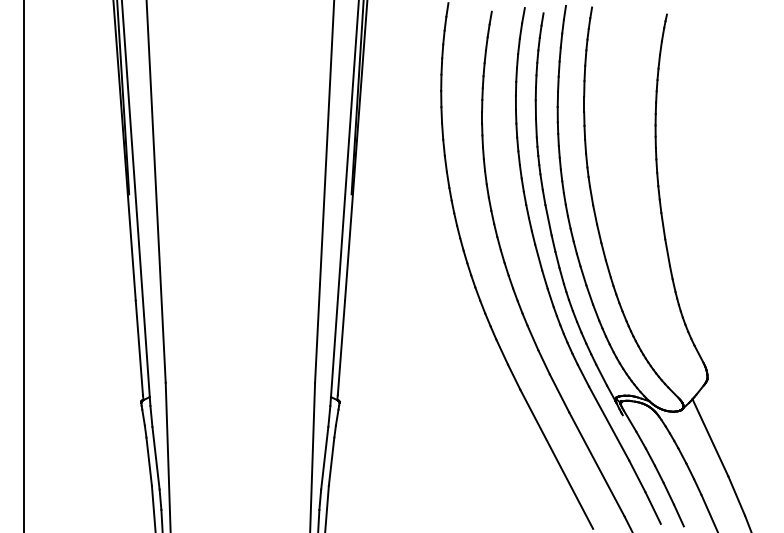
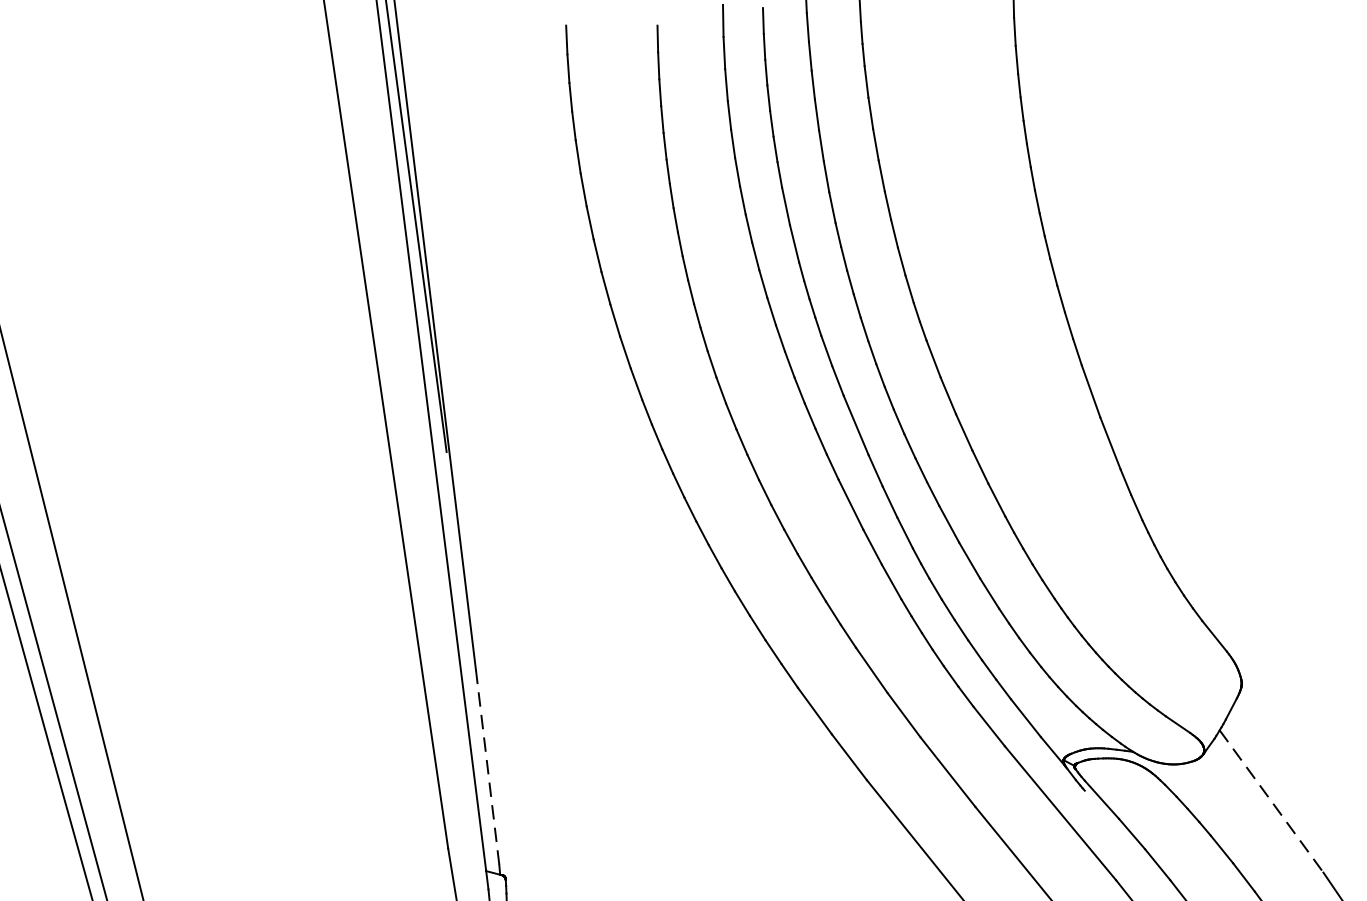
line: (341, 347) -> (487, 766), solid -> dashed
line: (710, 437) -> (1271, 800), solid -> dashed

